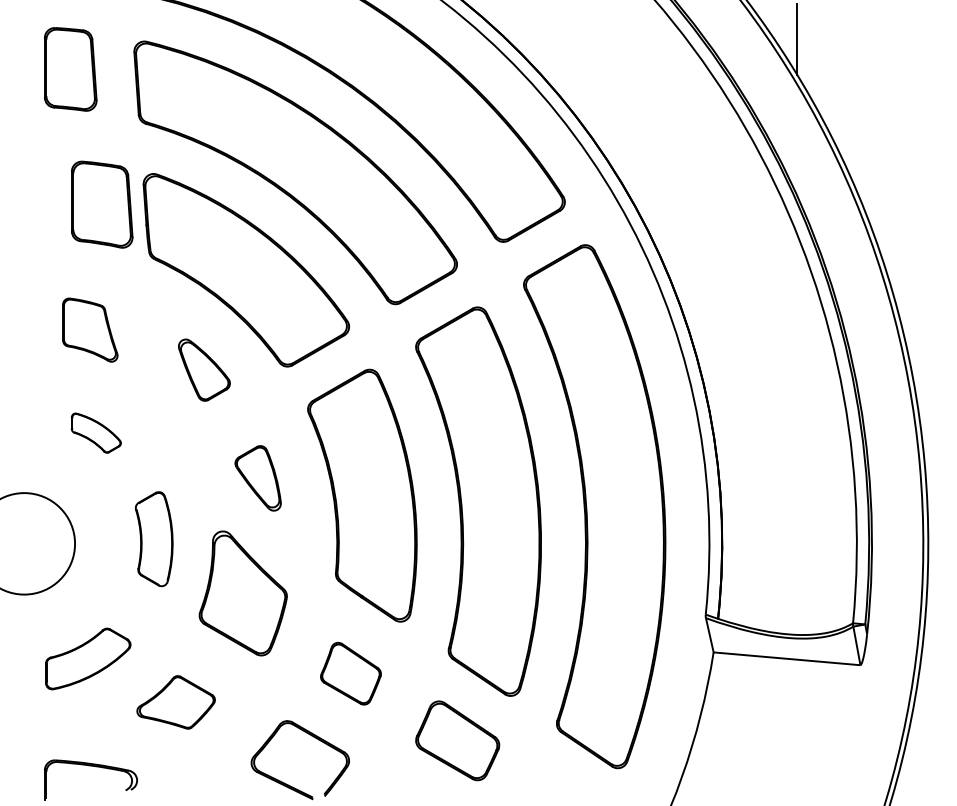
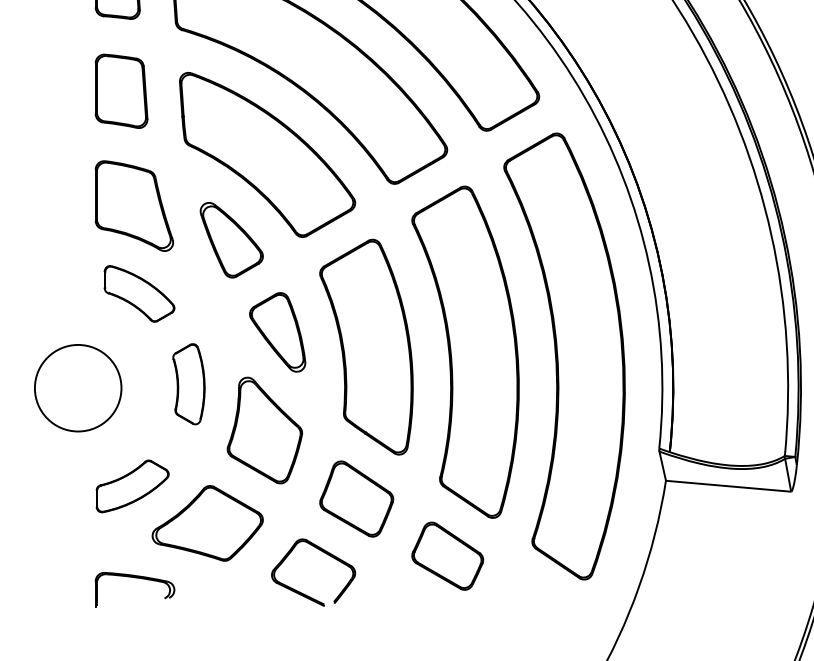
part: (102, 204) -> (121, 91), moved
part: (90, 329) -> (134, 205), size x1.67
part: (204, 369) -> (231, 239), size x1.43
part: (96, 432) -> (139, 293), size x1.67
part: (257, 478) -> (277, 332), size x1.43
part: (350, 673) -> (356, 498), size x1.43
part: (175, 702) -> (207, 523), size x1.67

